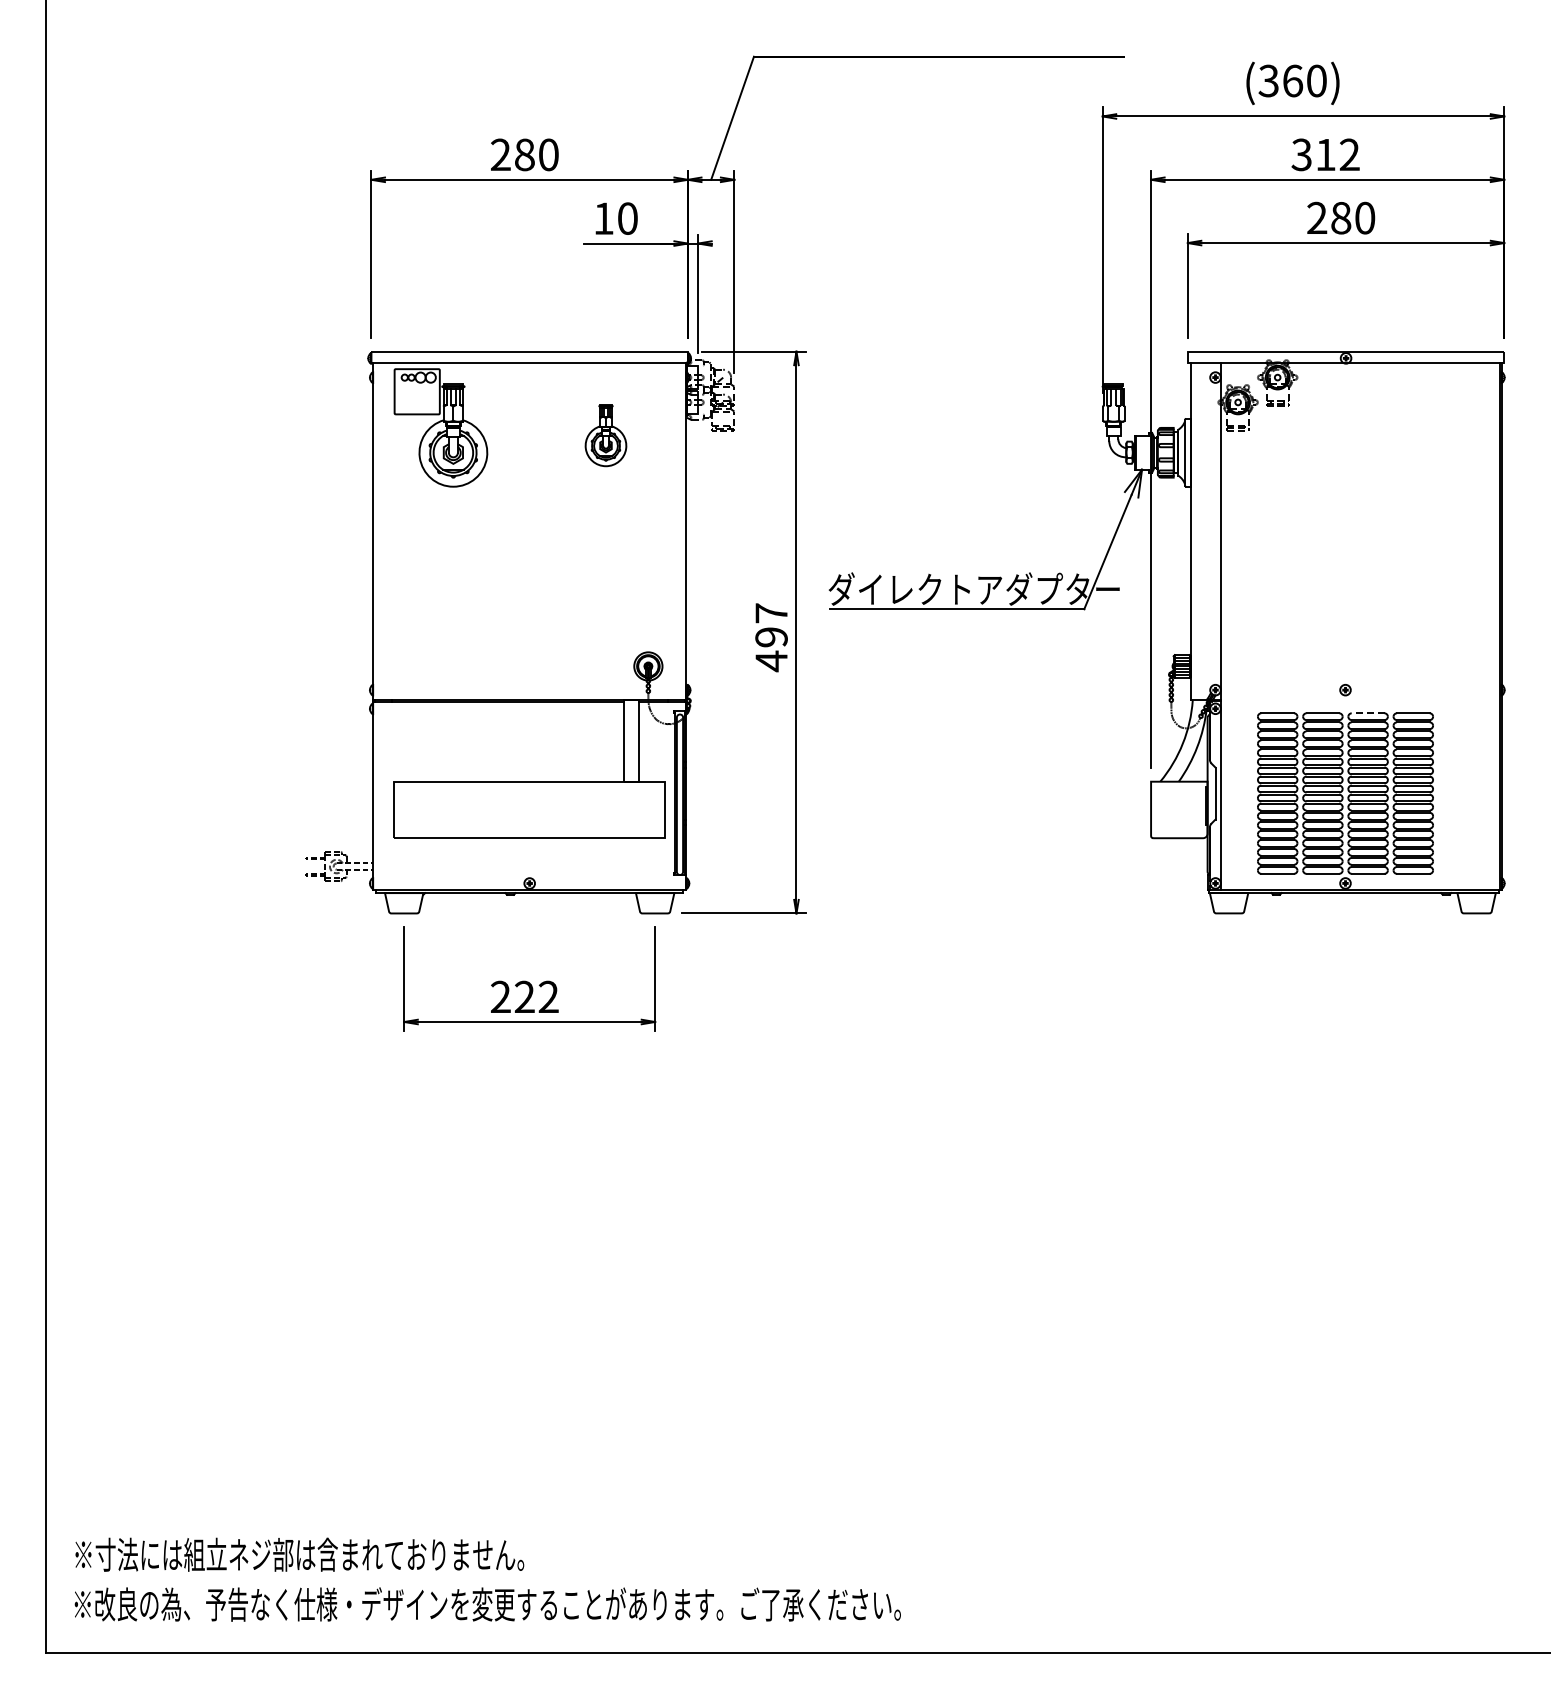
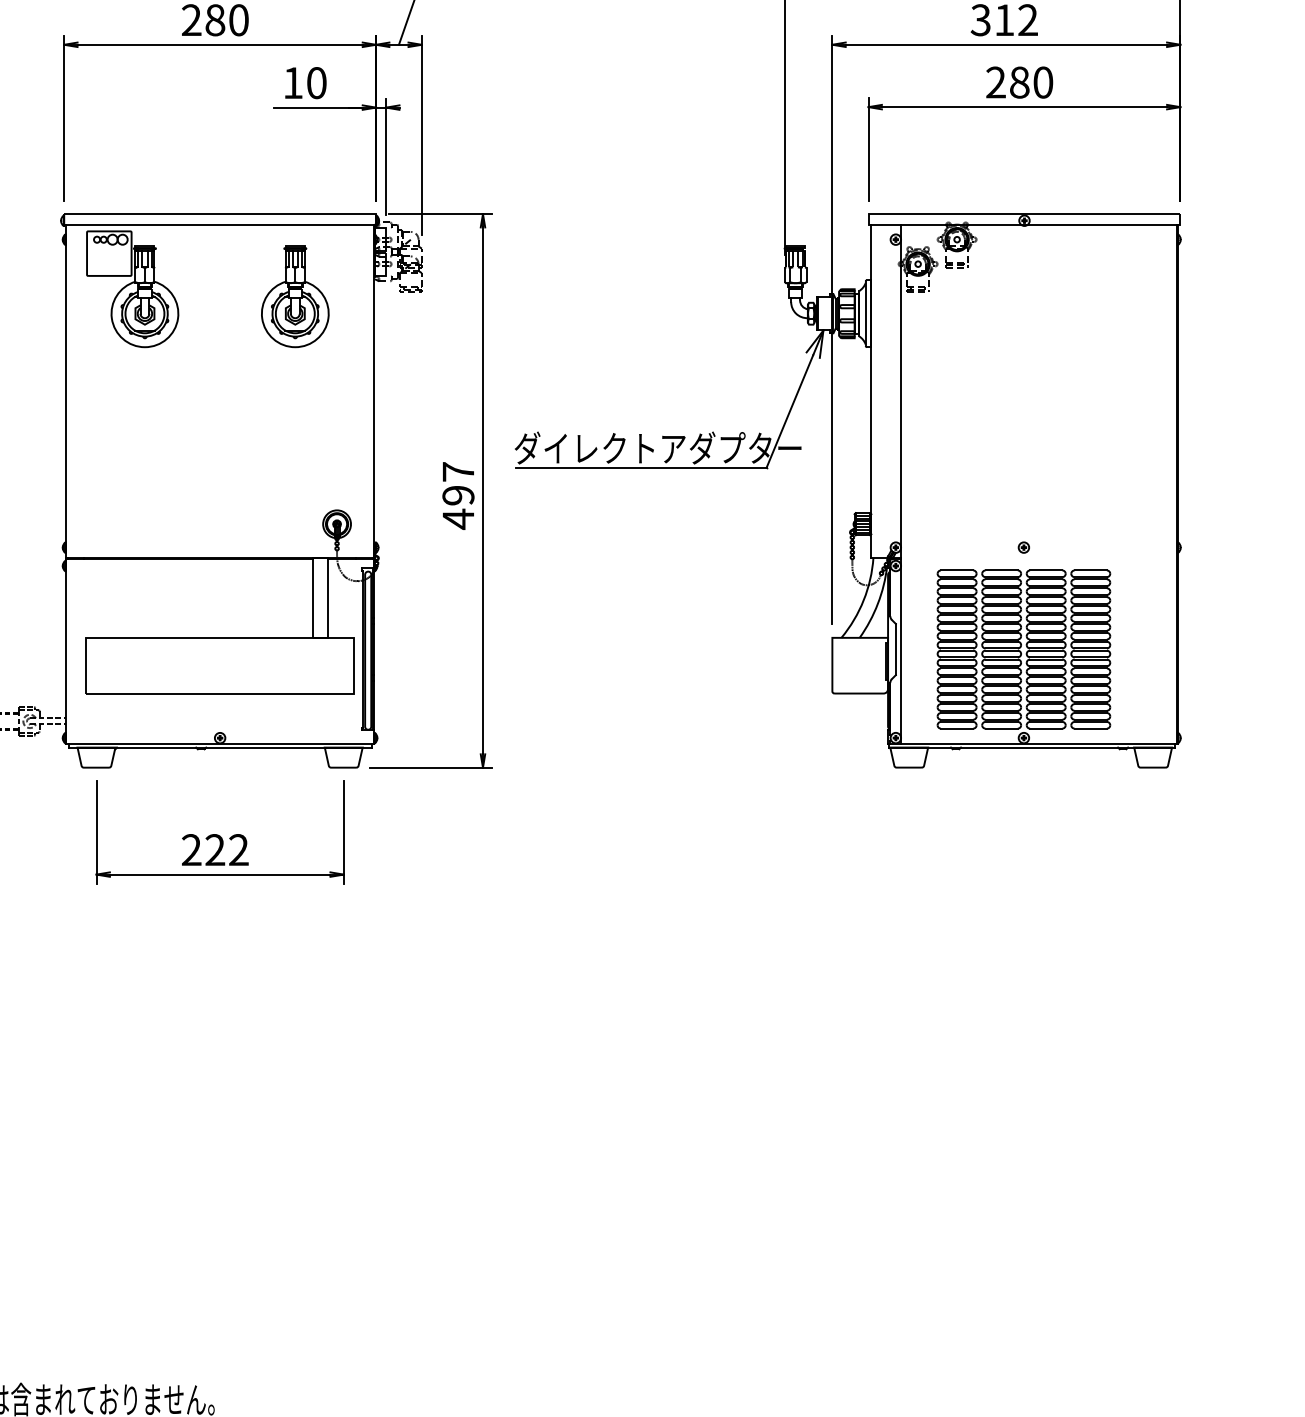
part: (605, 435) -> (294, 296), size x1.67
line: (1367, 713) -> (1045, 570), dashed -> solid

